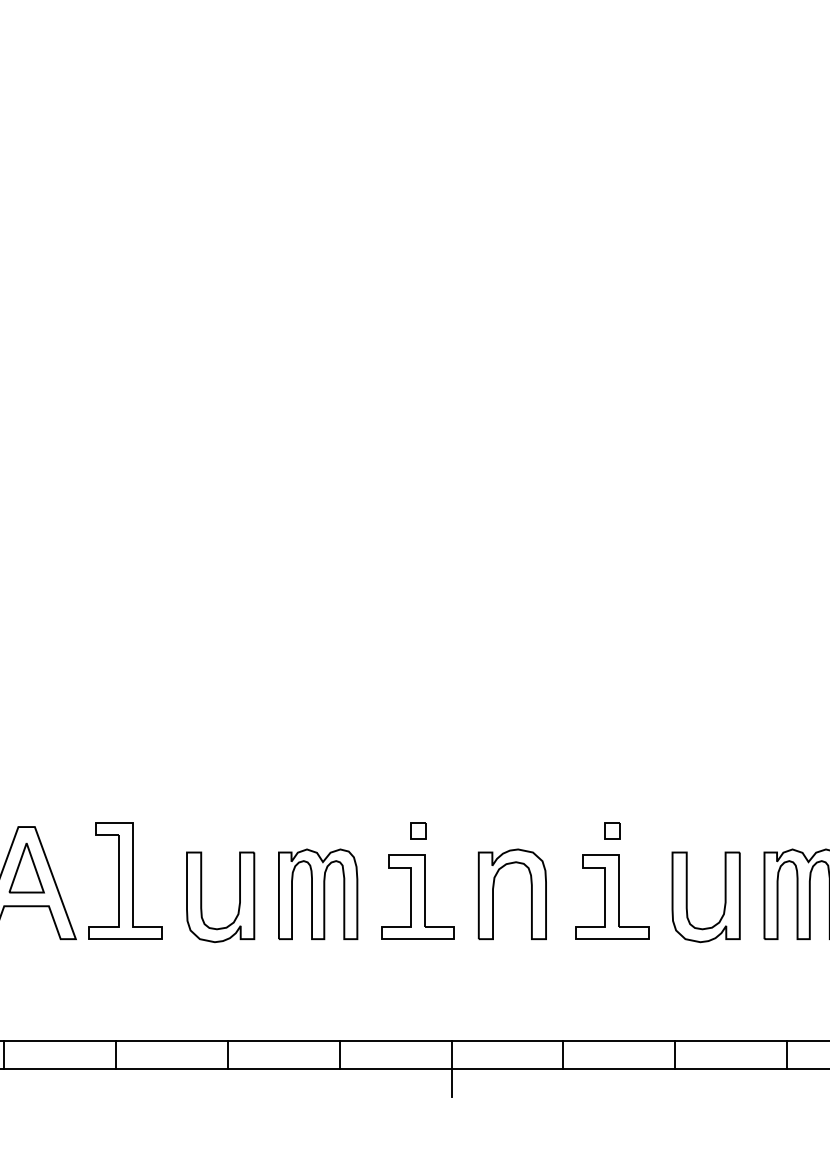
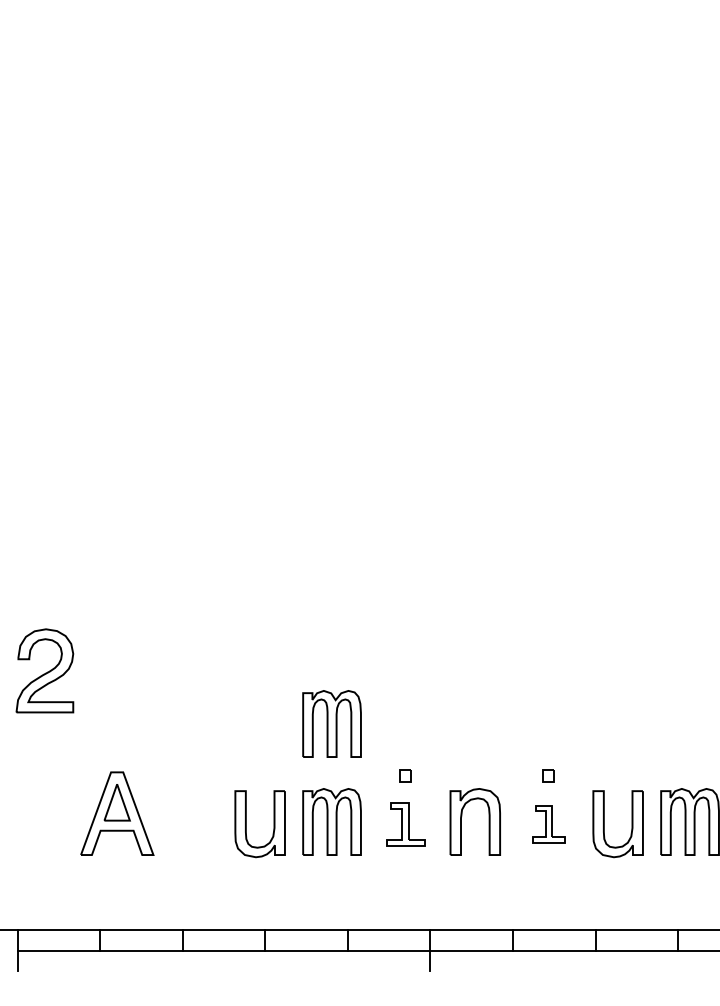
part: (317, 760) -> (331, 723), added
part: (124, 881) -> (189, 812), removed
part: (417, 896) -> (405, 823), size x0.7
part: (611, 896) -> (548, 823), size x0.6

